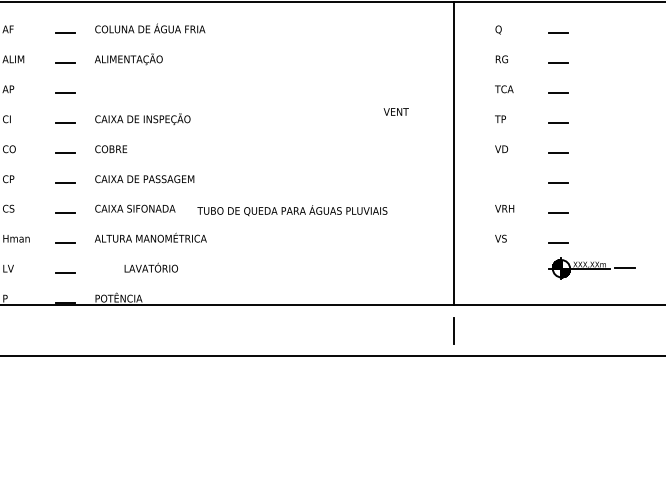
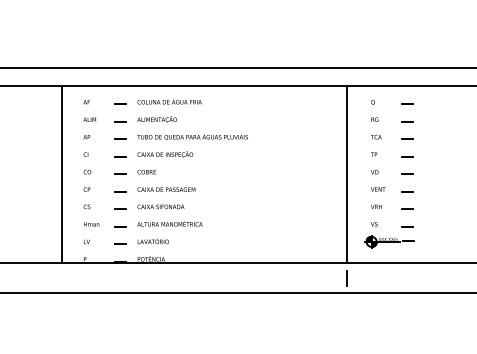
text: (396, 112) -> (378, 189), moved
text: (292, 209) -> (192, 136), moved
text: (149, 268) -> (152, 241), moved
part: (592, 268) -> (389, 241), moved

